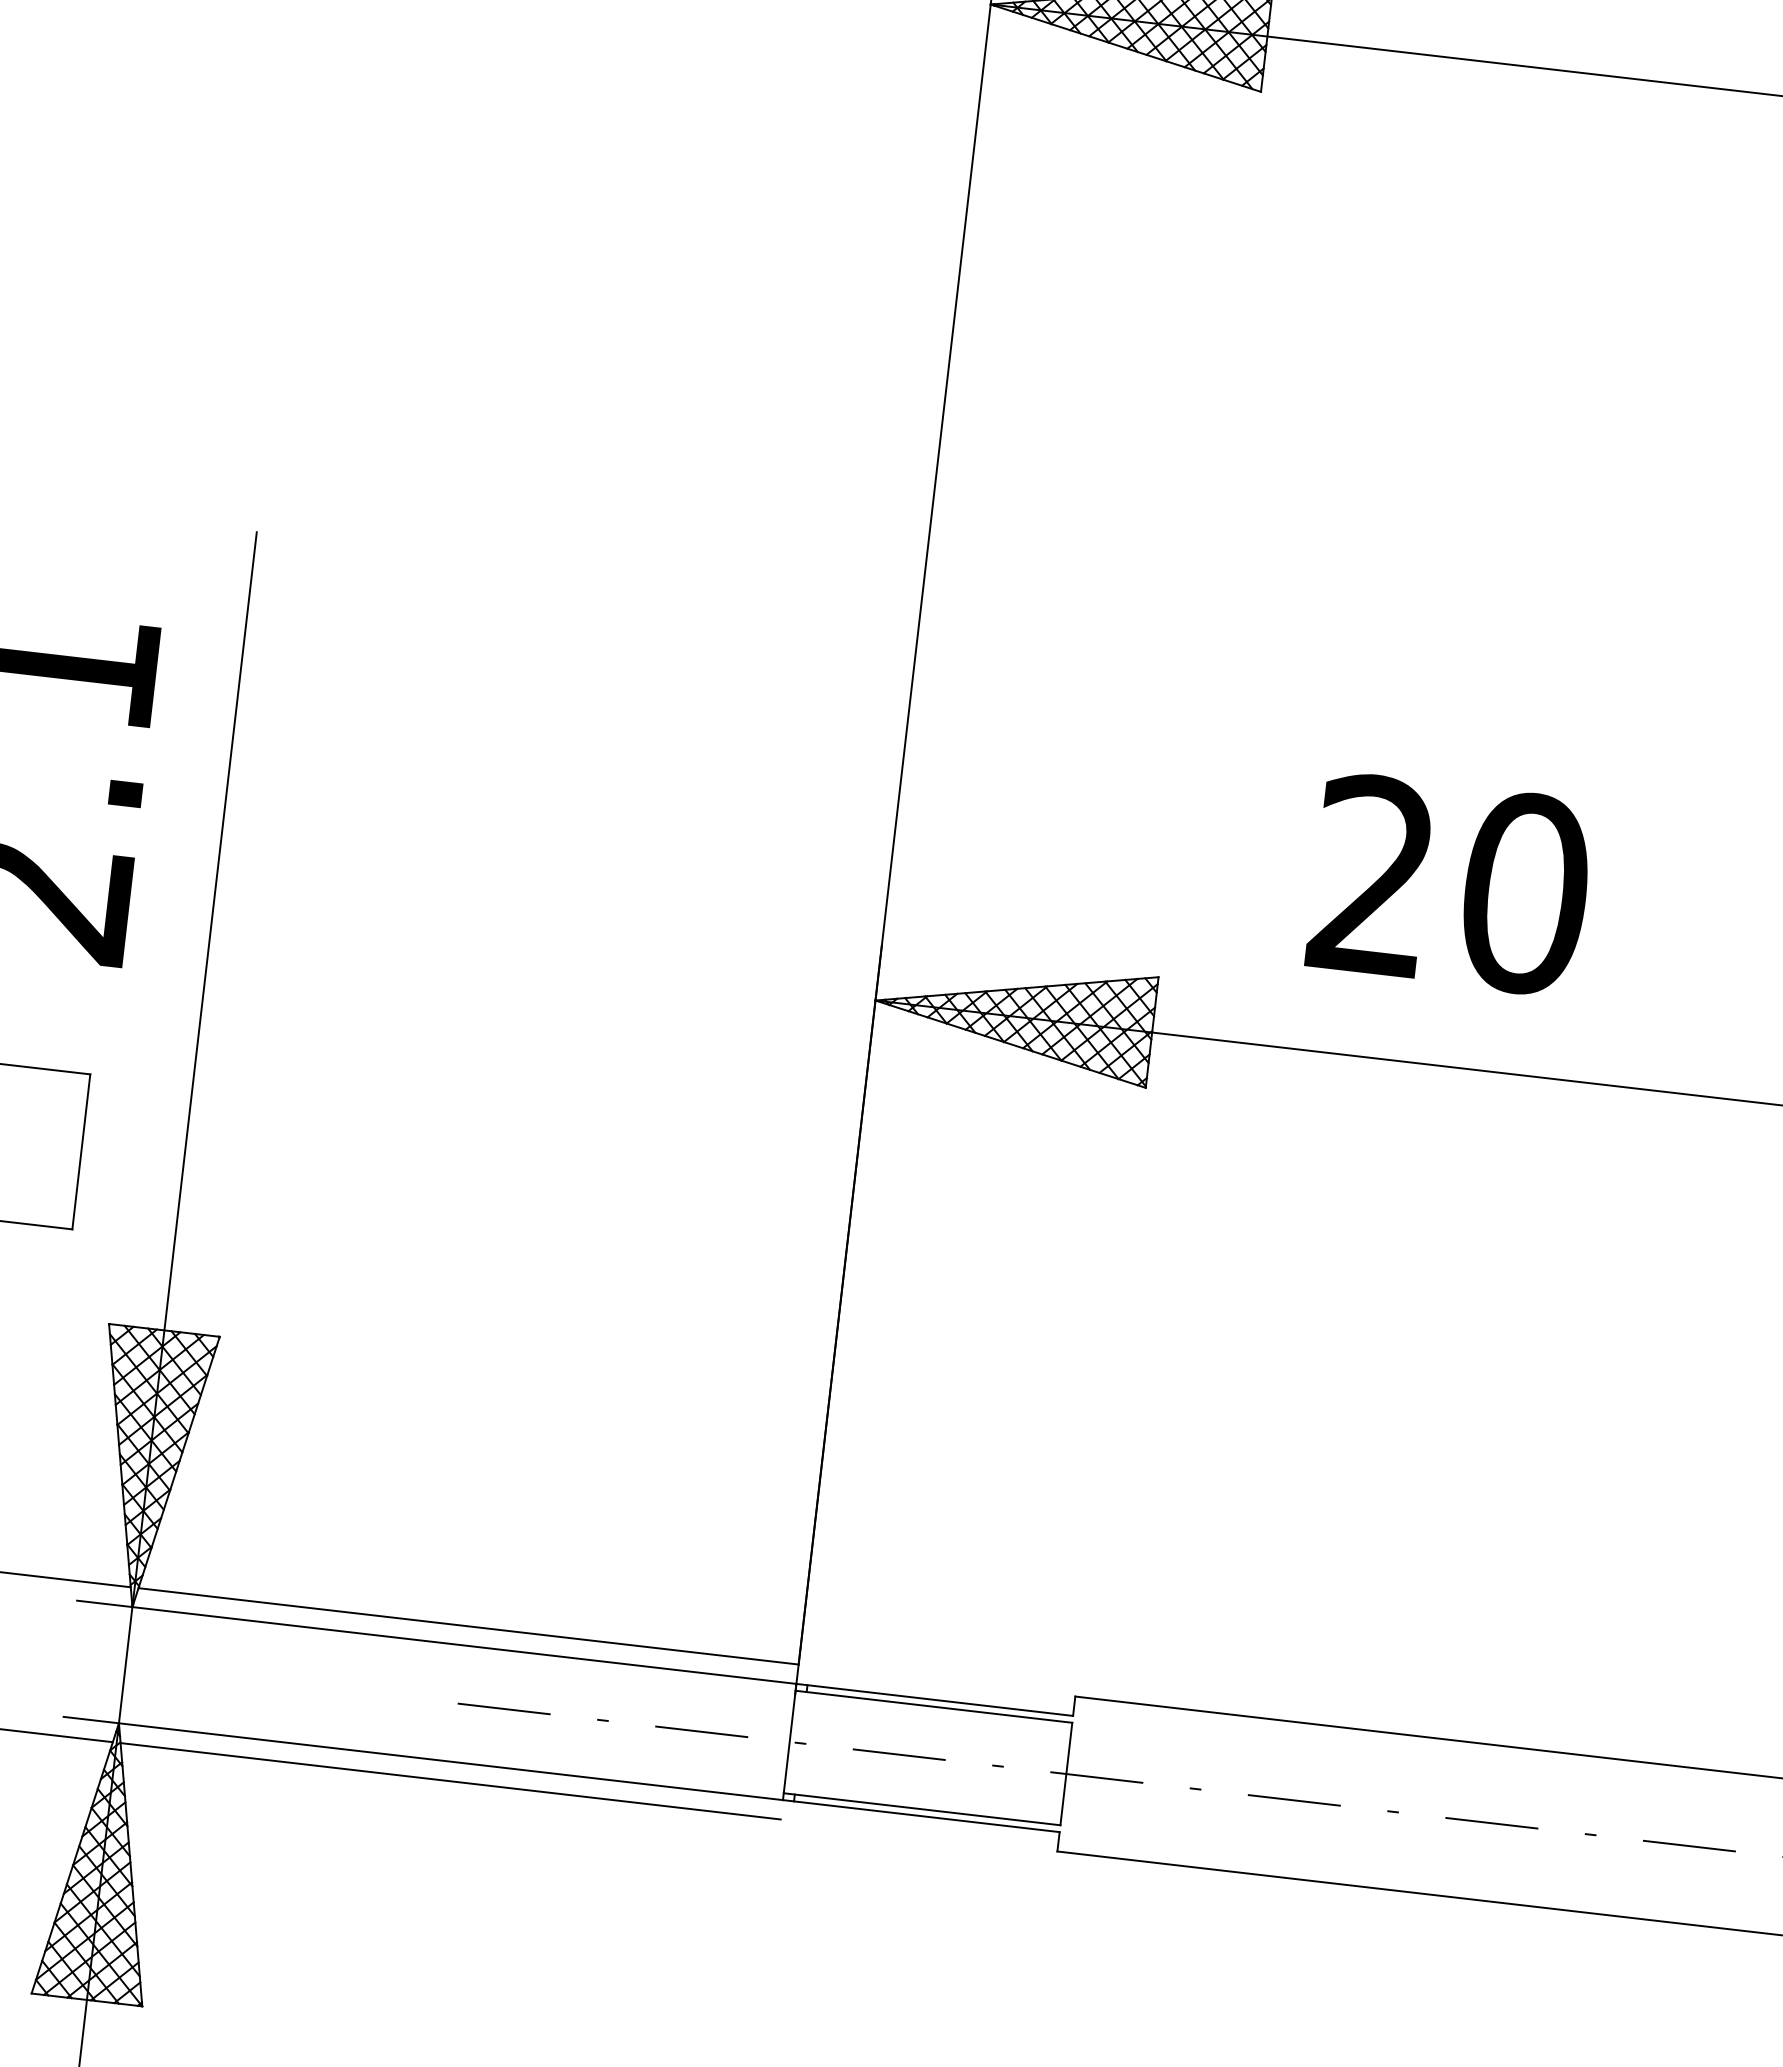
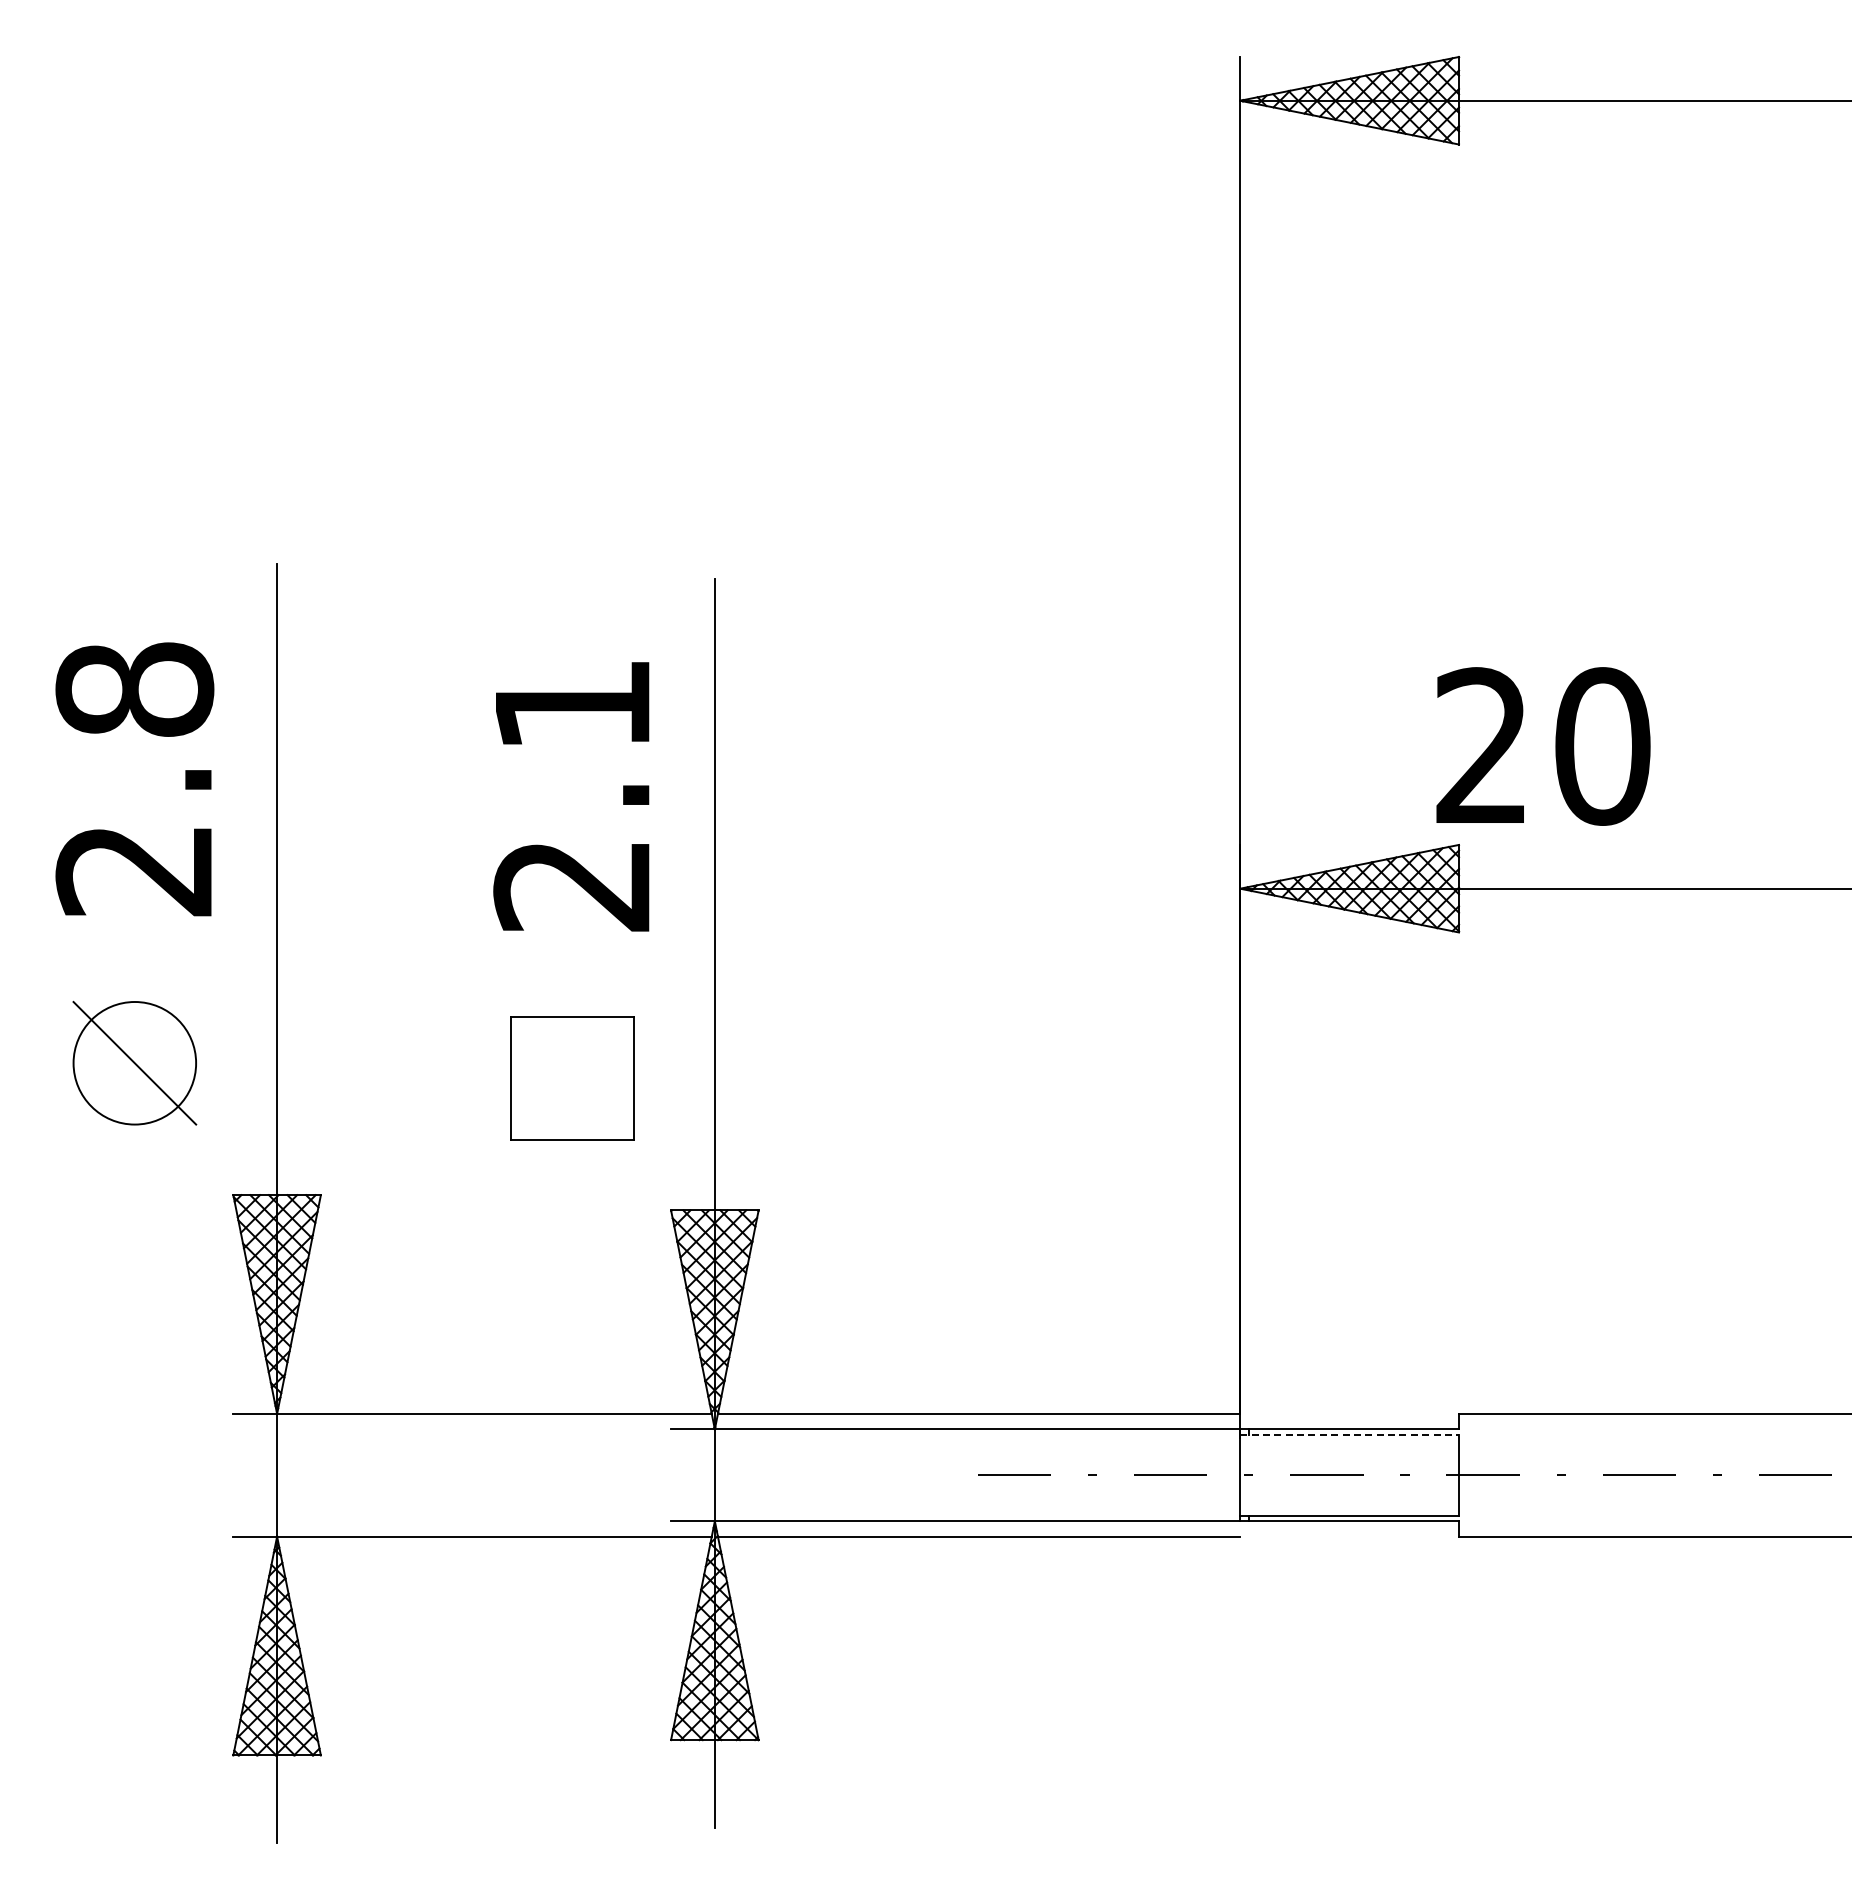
text: (1450, 884) -> (1543, 746), moved
line: (935, 1706) -> (1350, 1434), solid -> dashed

